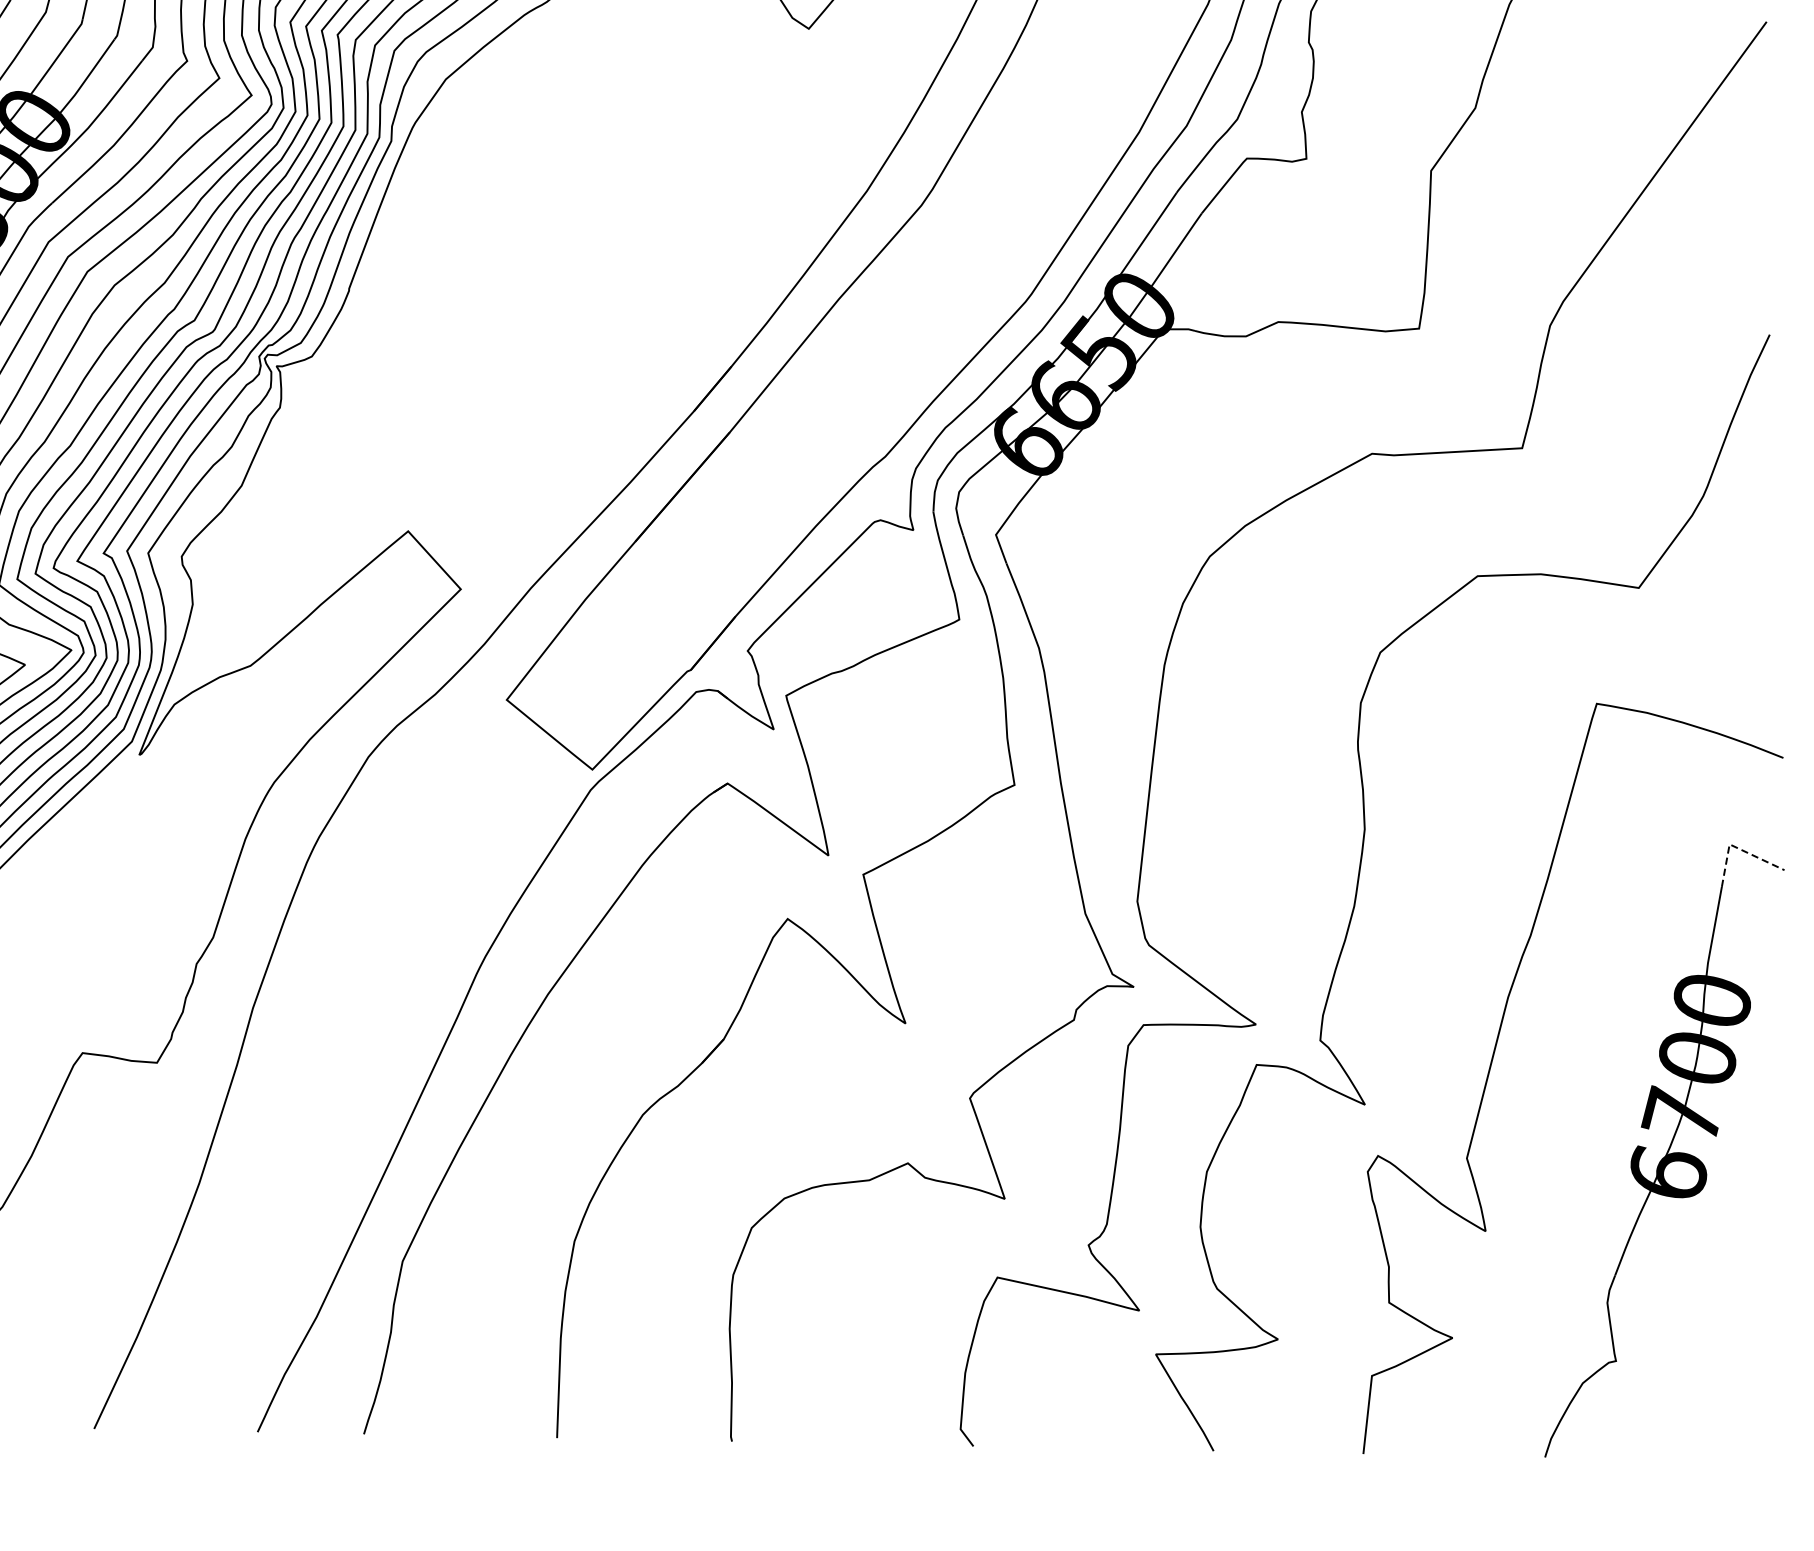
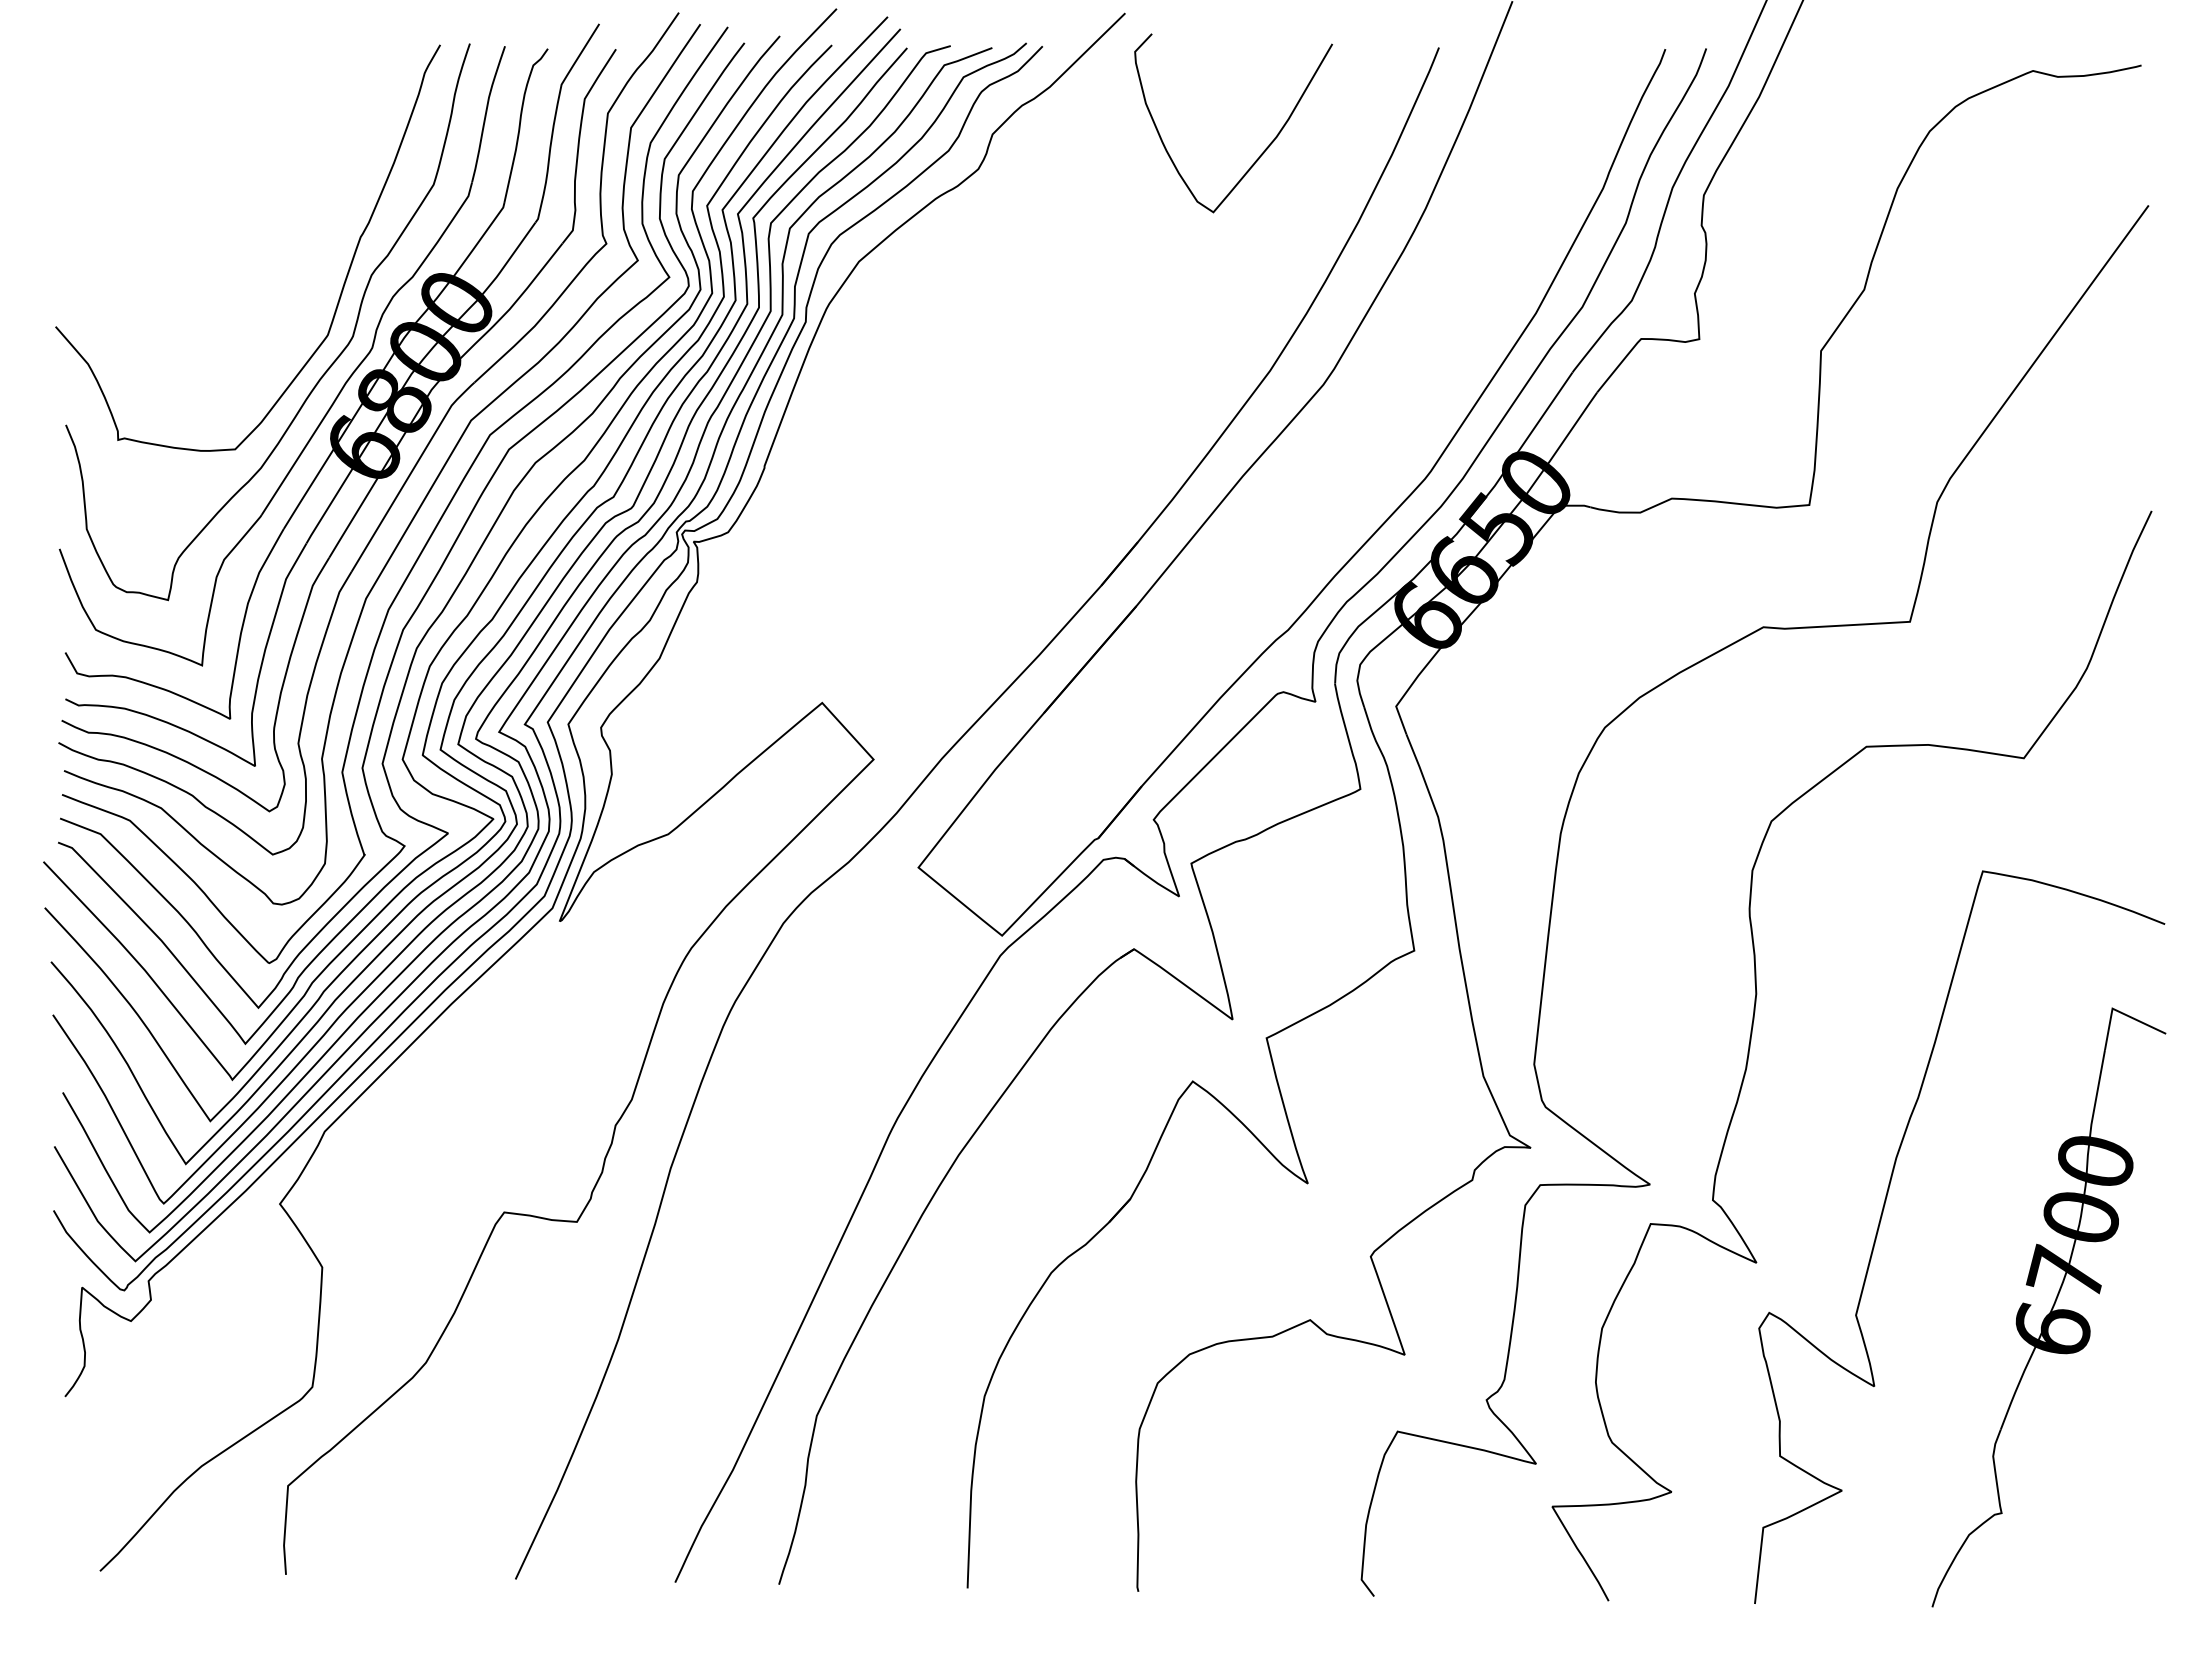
line: (1736, 848) -> (2119, 1012), dashed -> solid

